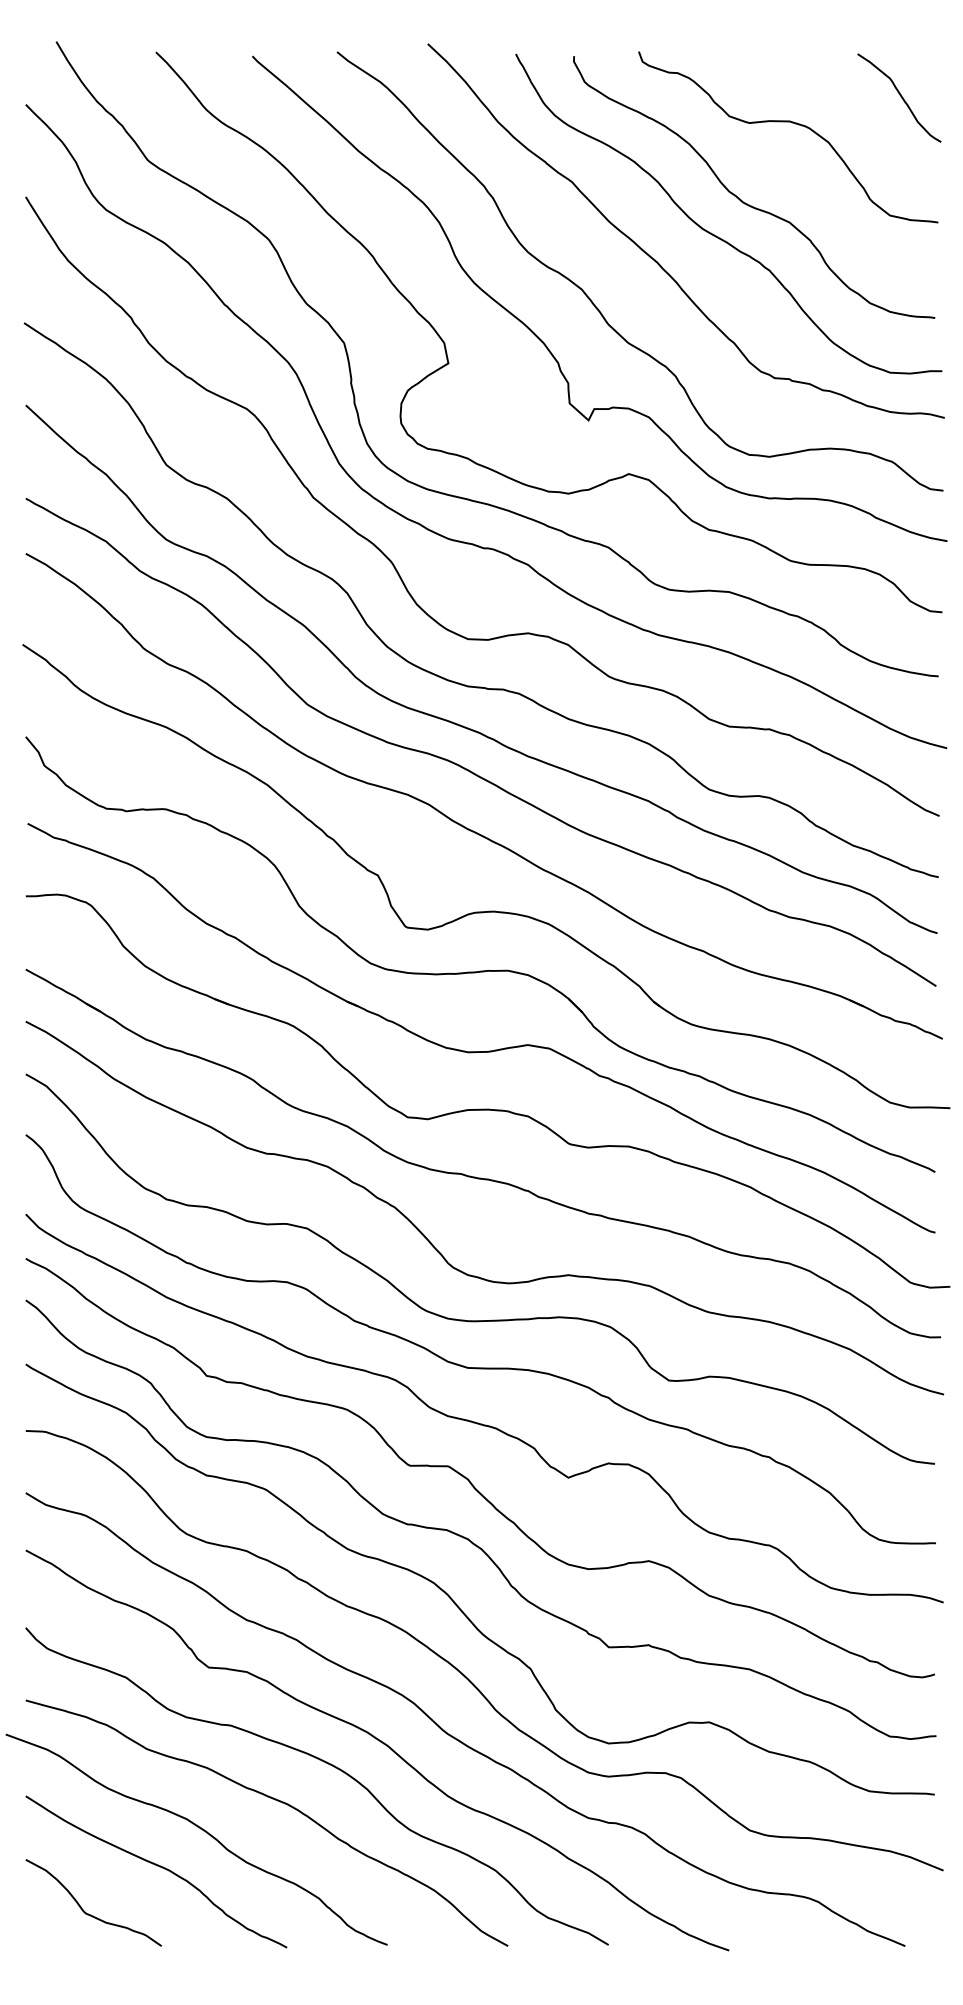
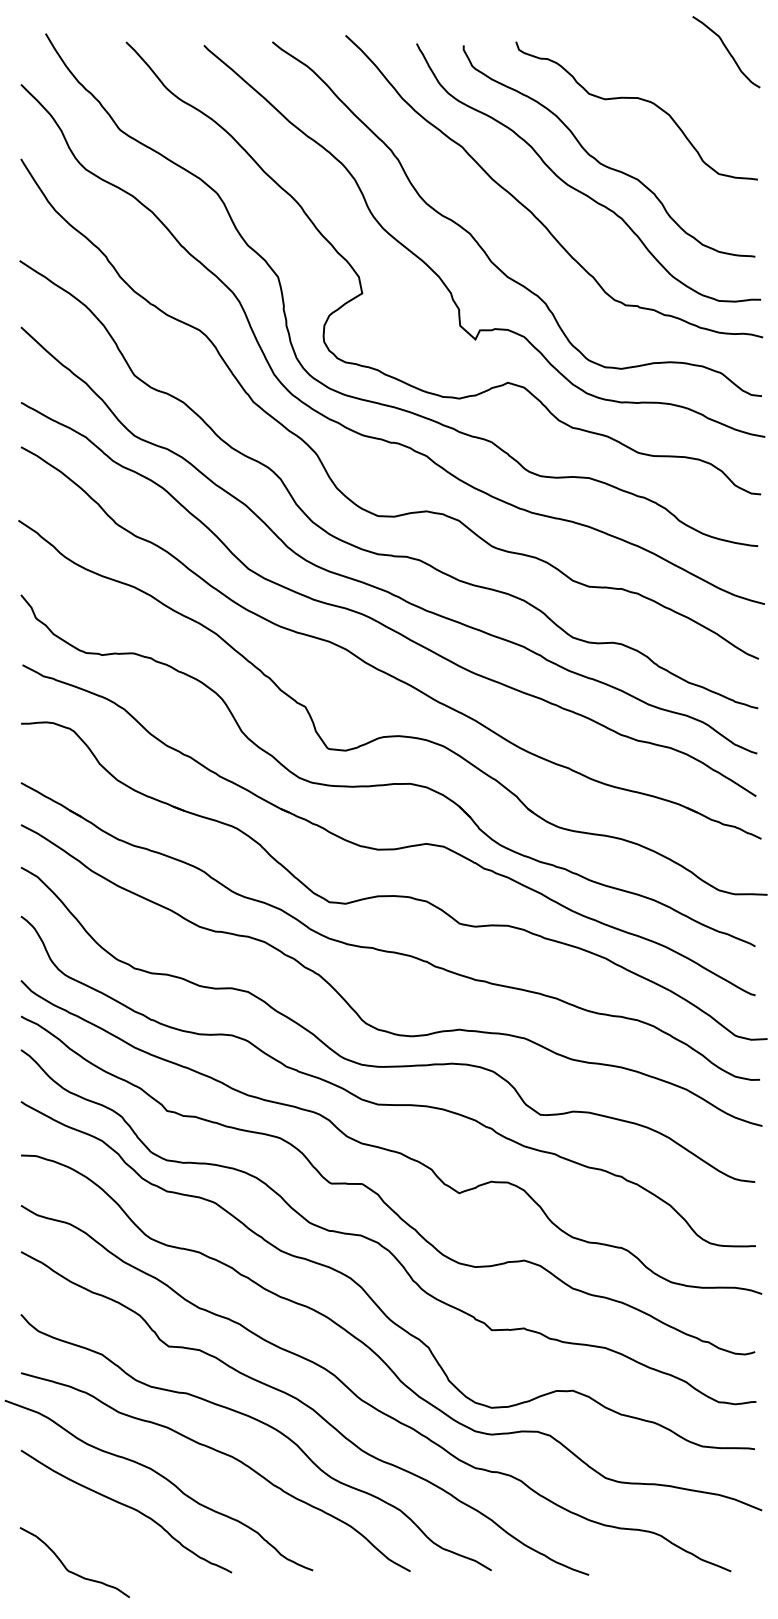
curve: (900, 97) -> (727, 51), moved
curve: (84, 1910) -> (67, 1568), moved

